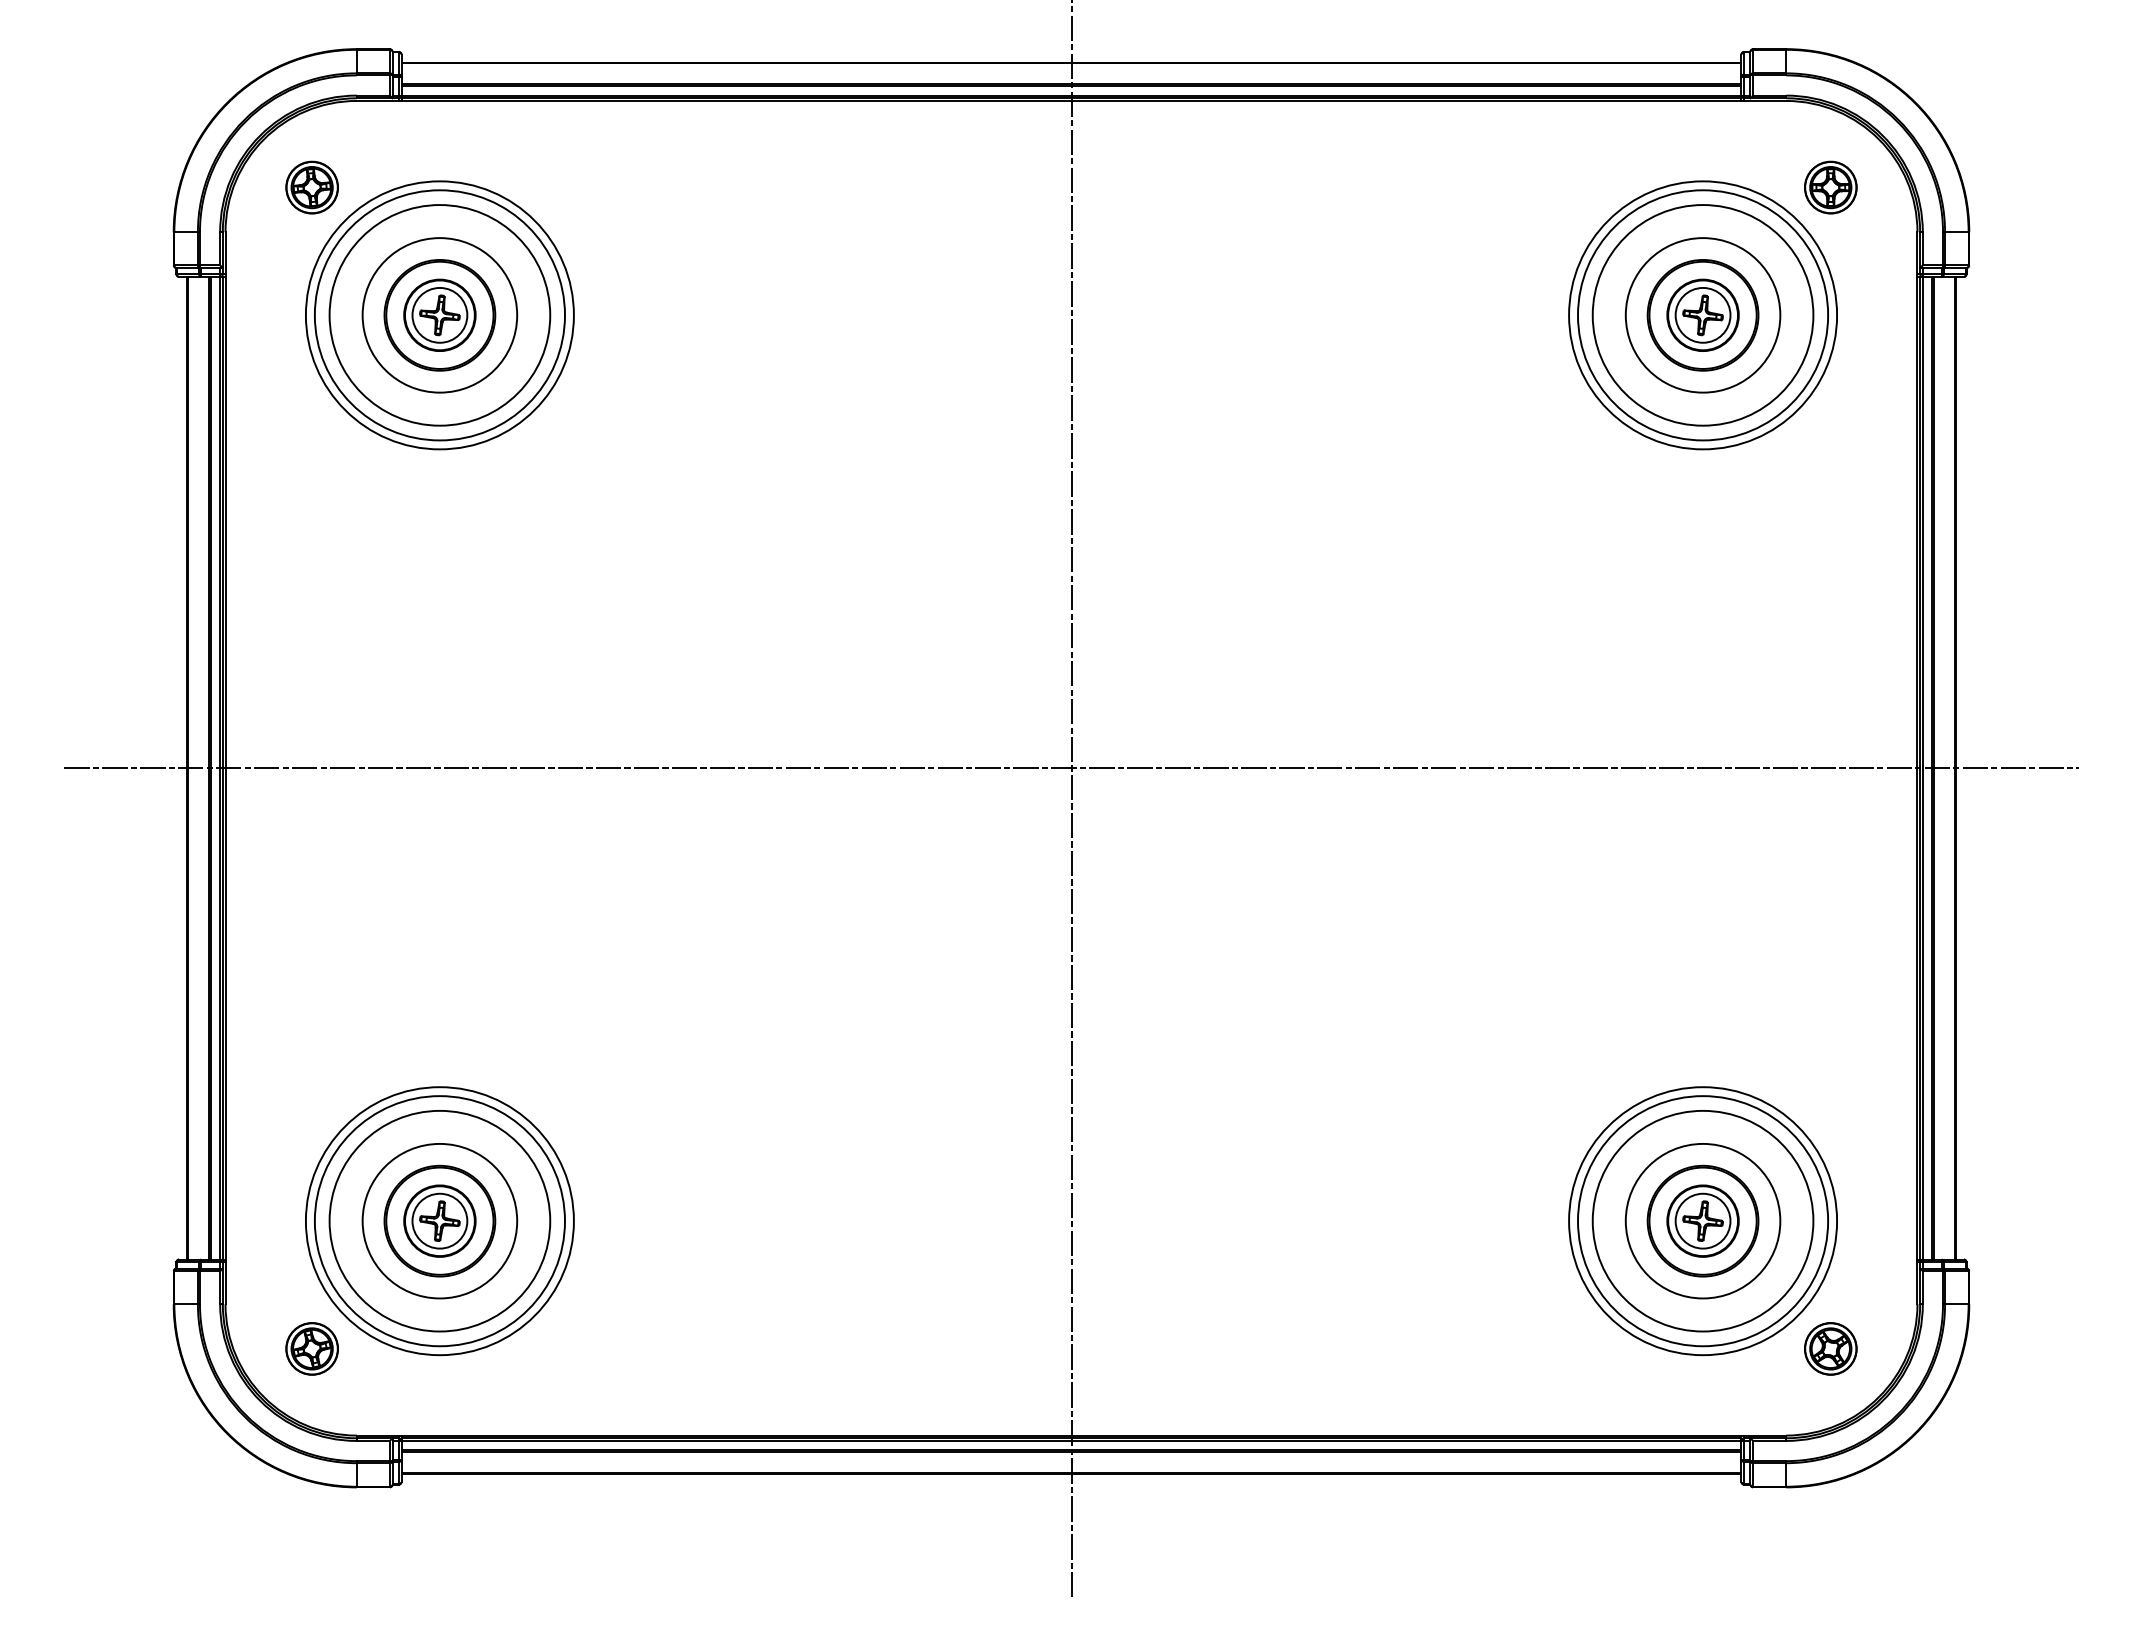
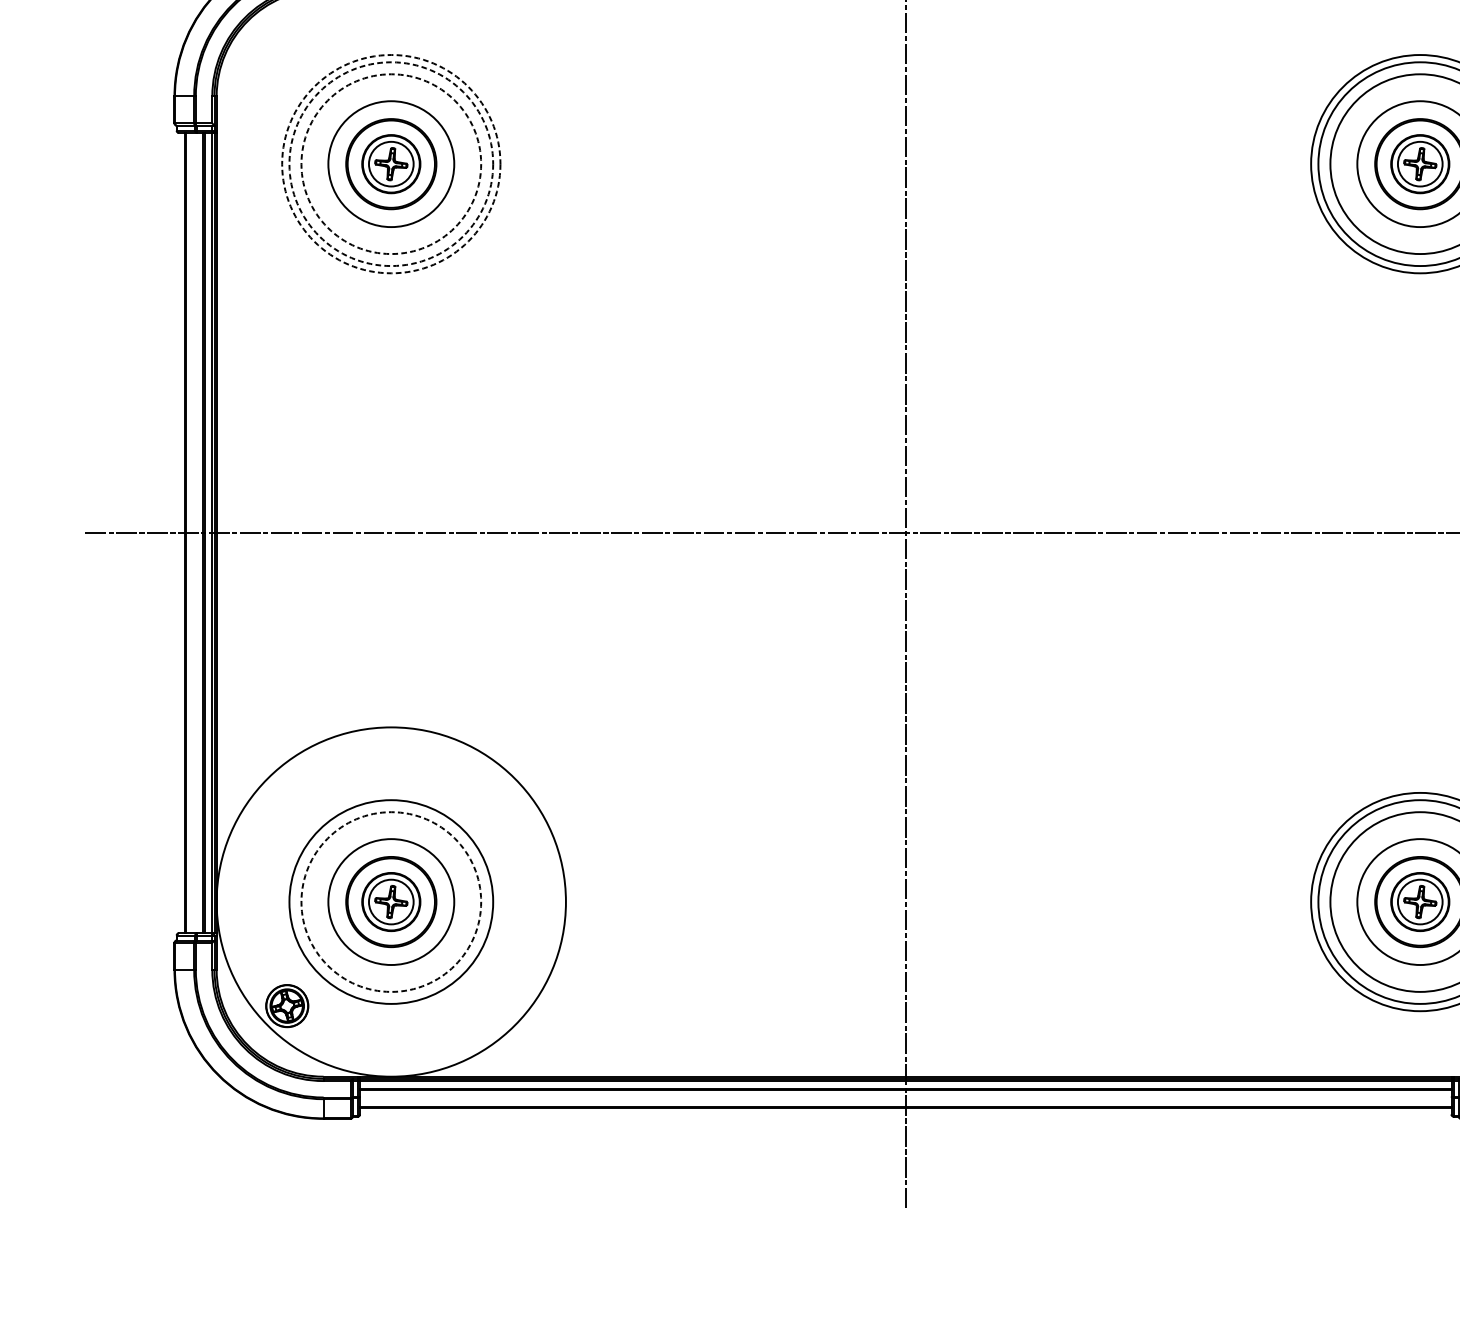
part: (311, 187) -> (286, 60), removed
circle: (439, 315) -> (390, 164), solid -> dashed
circle: (439, 315) -> (390, 164), solid -> dashed
circle: (439, 315) -> (390, 164), solid -> dashed
circle: (439, 1220) -> (390, 901), solid -> dashed
circle: (439, 1221) -> (390, 902), size x1.6

